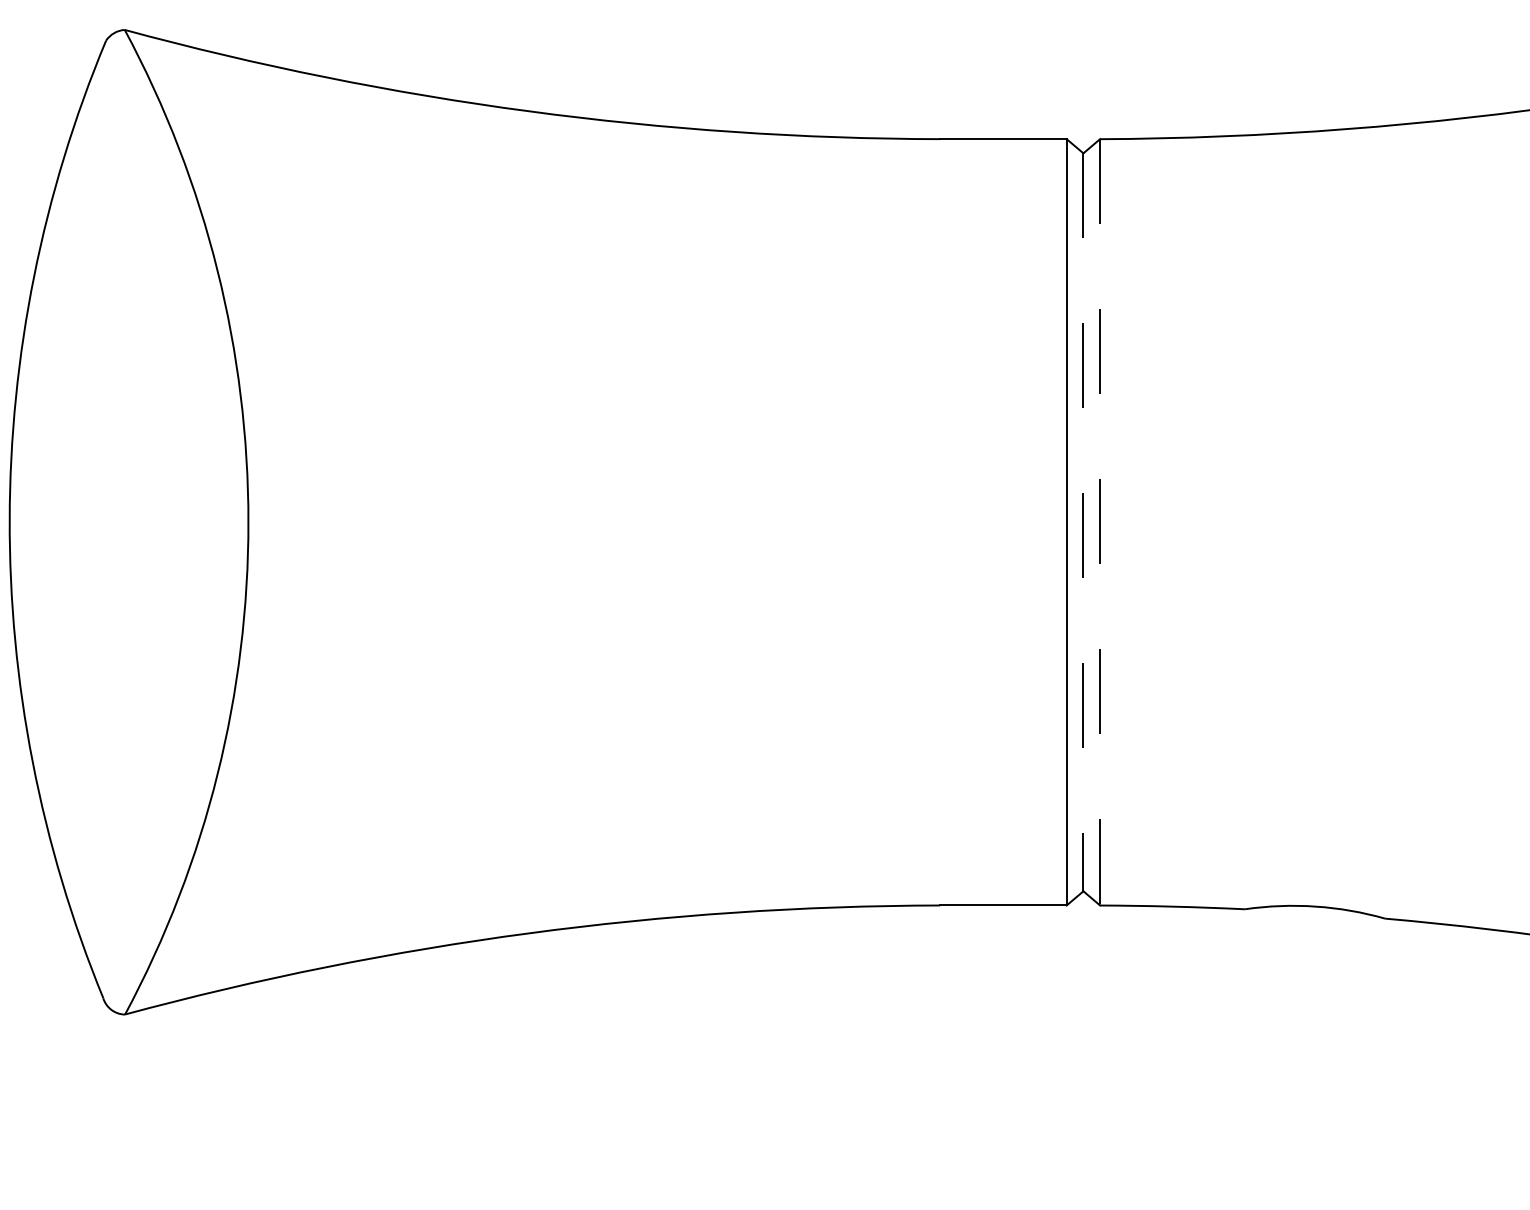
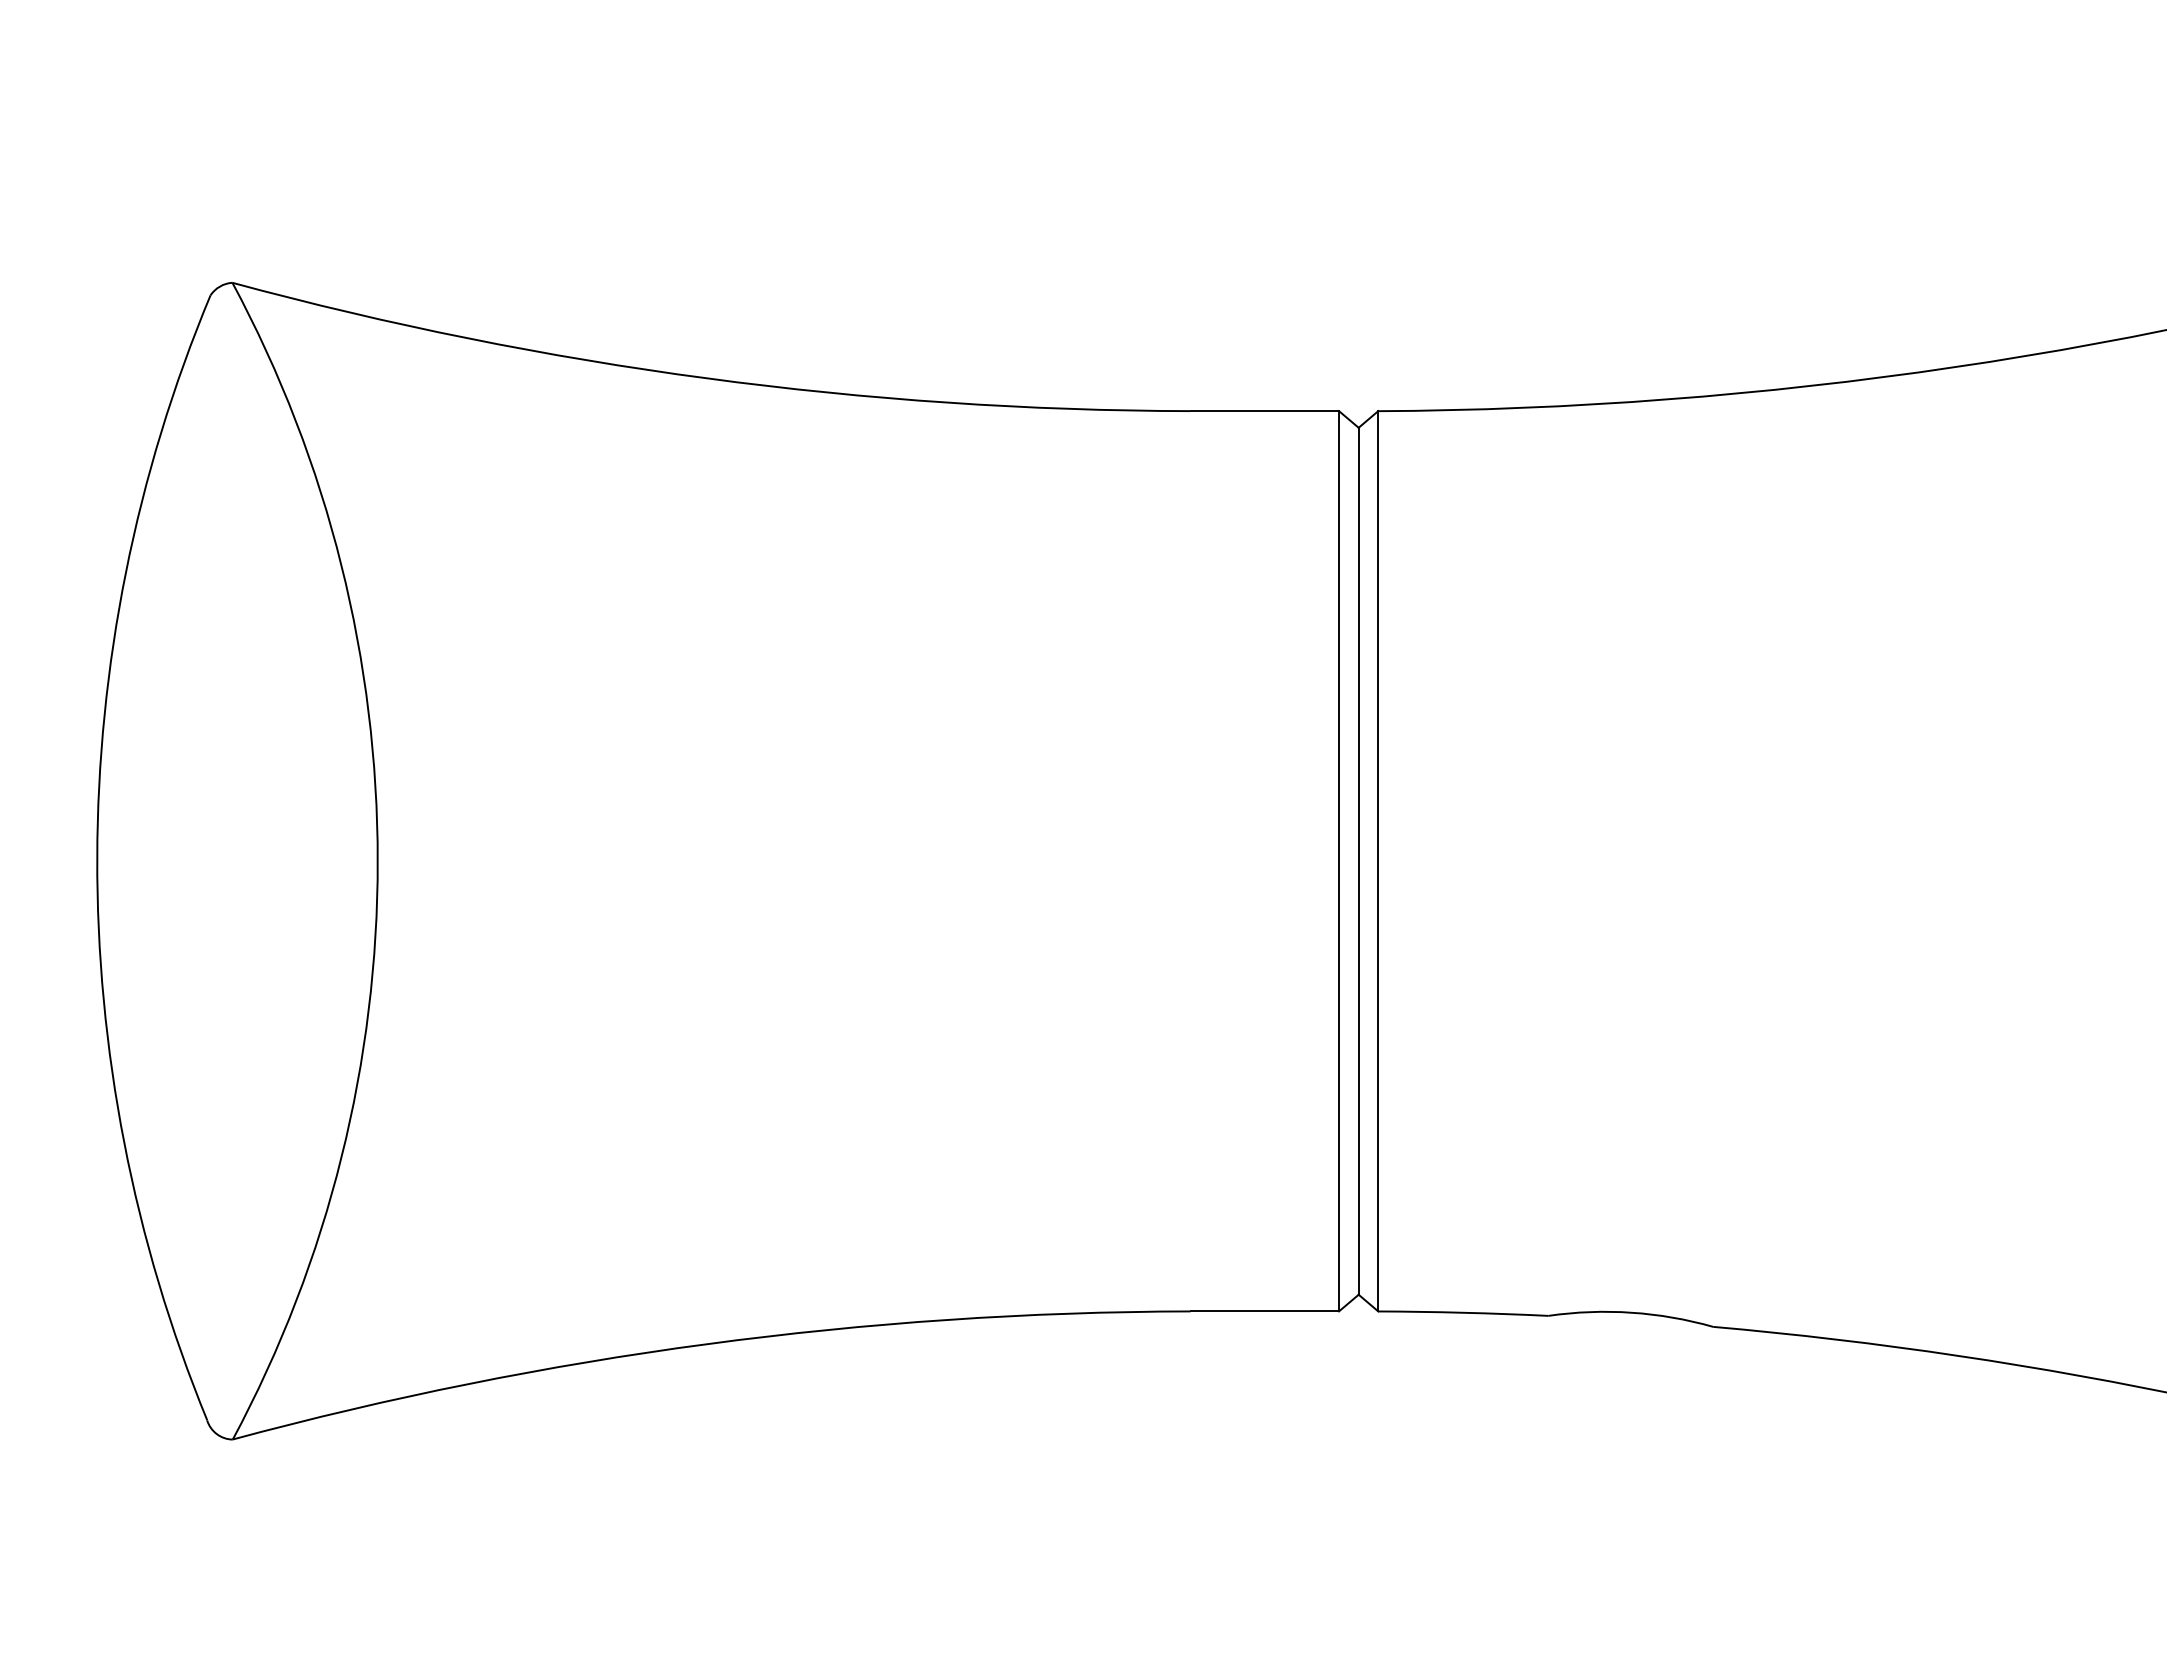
line: (1083, 522) -> (1358, 861), dashed -> solid
line: (1100, 522) -> (1378, 861), dashed -> solid

